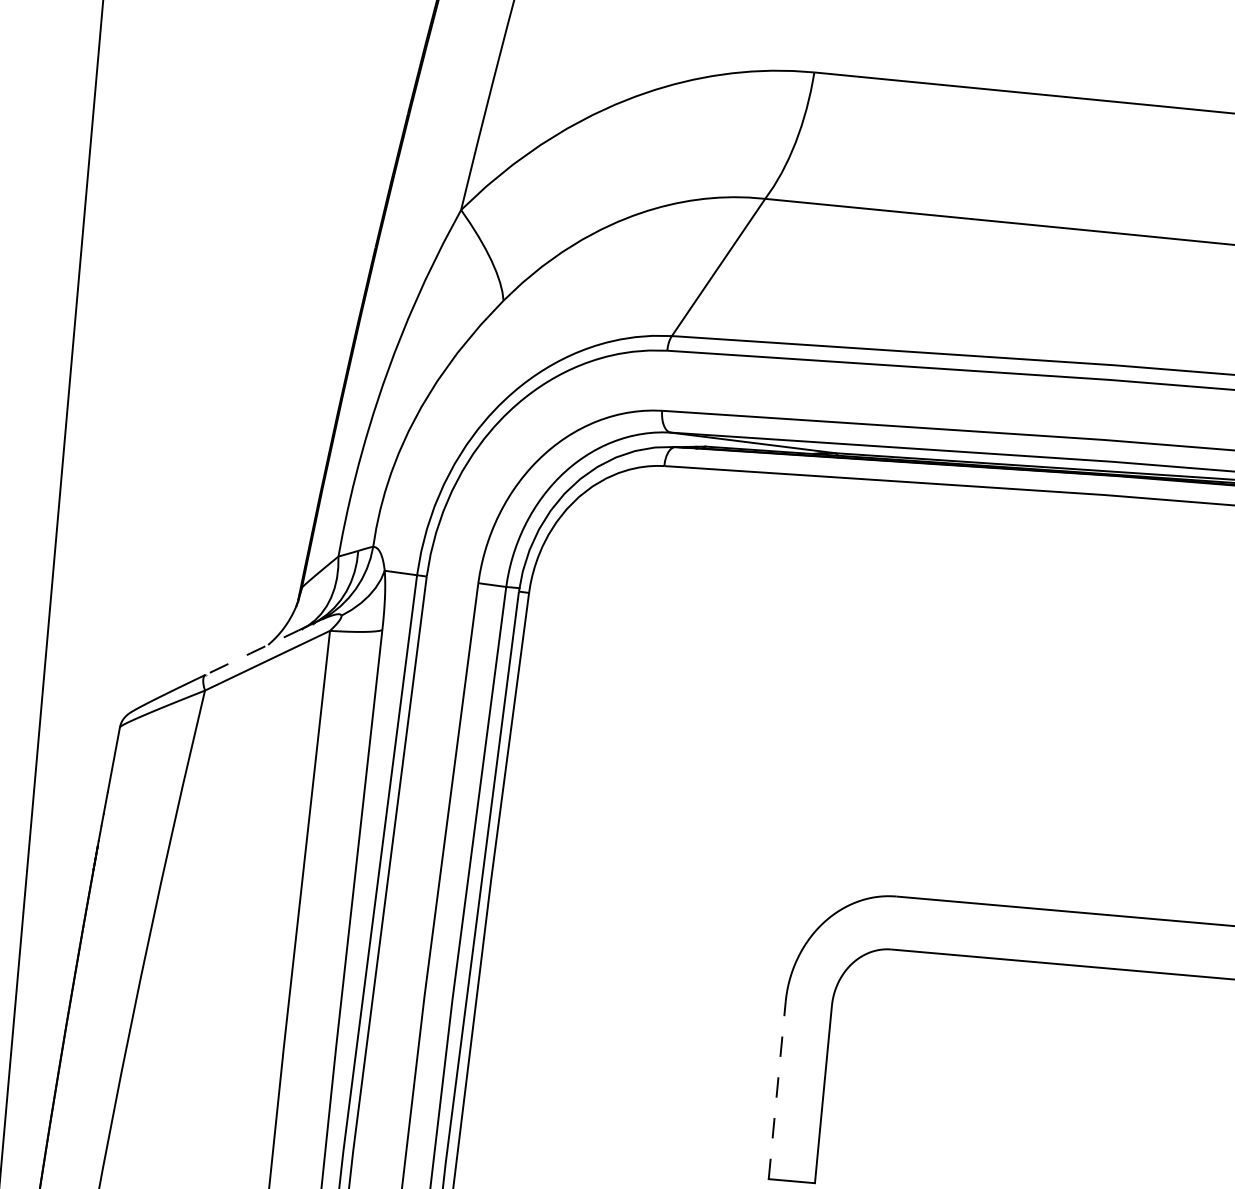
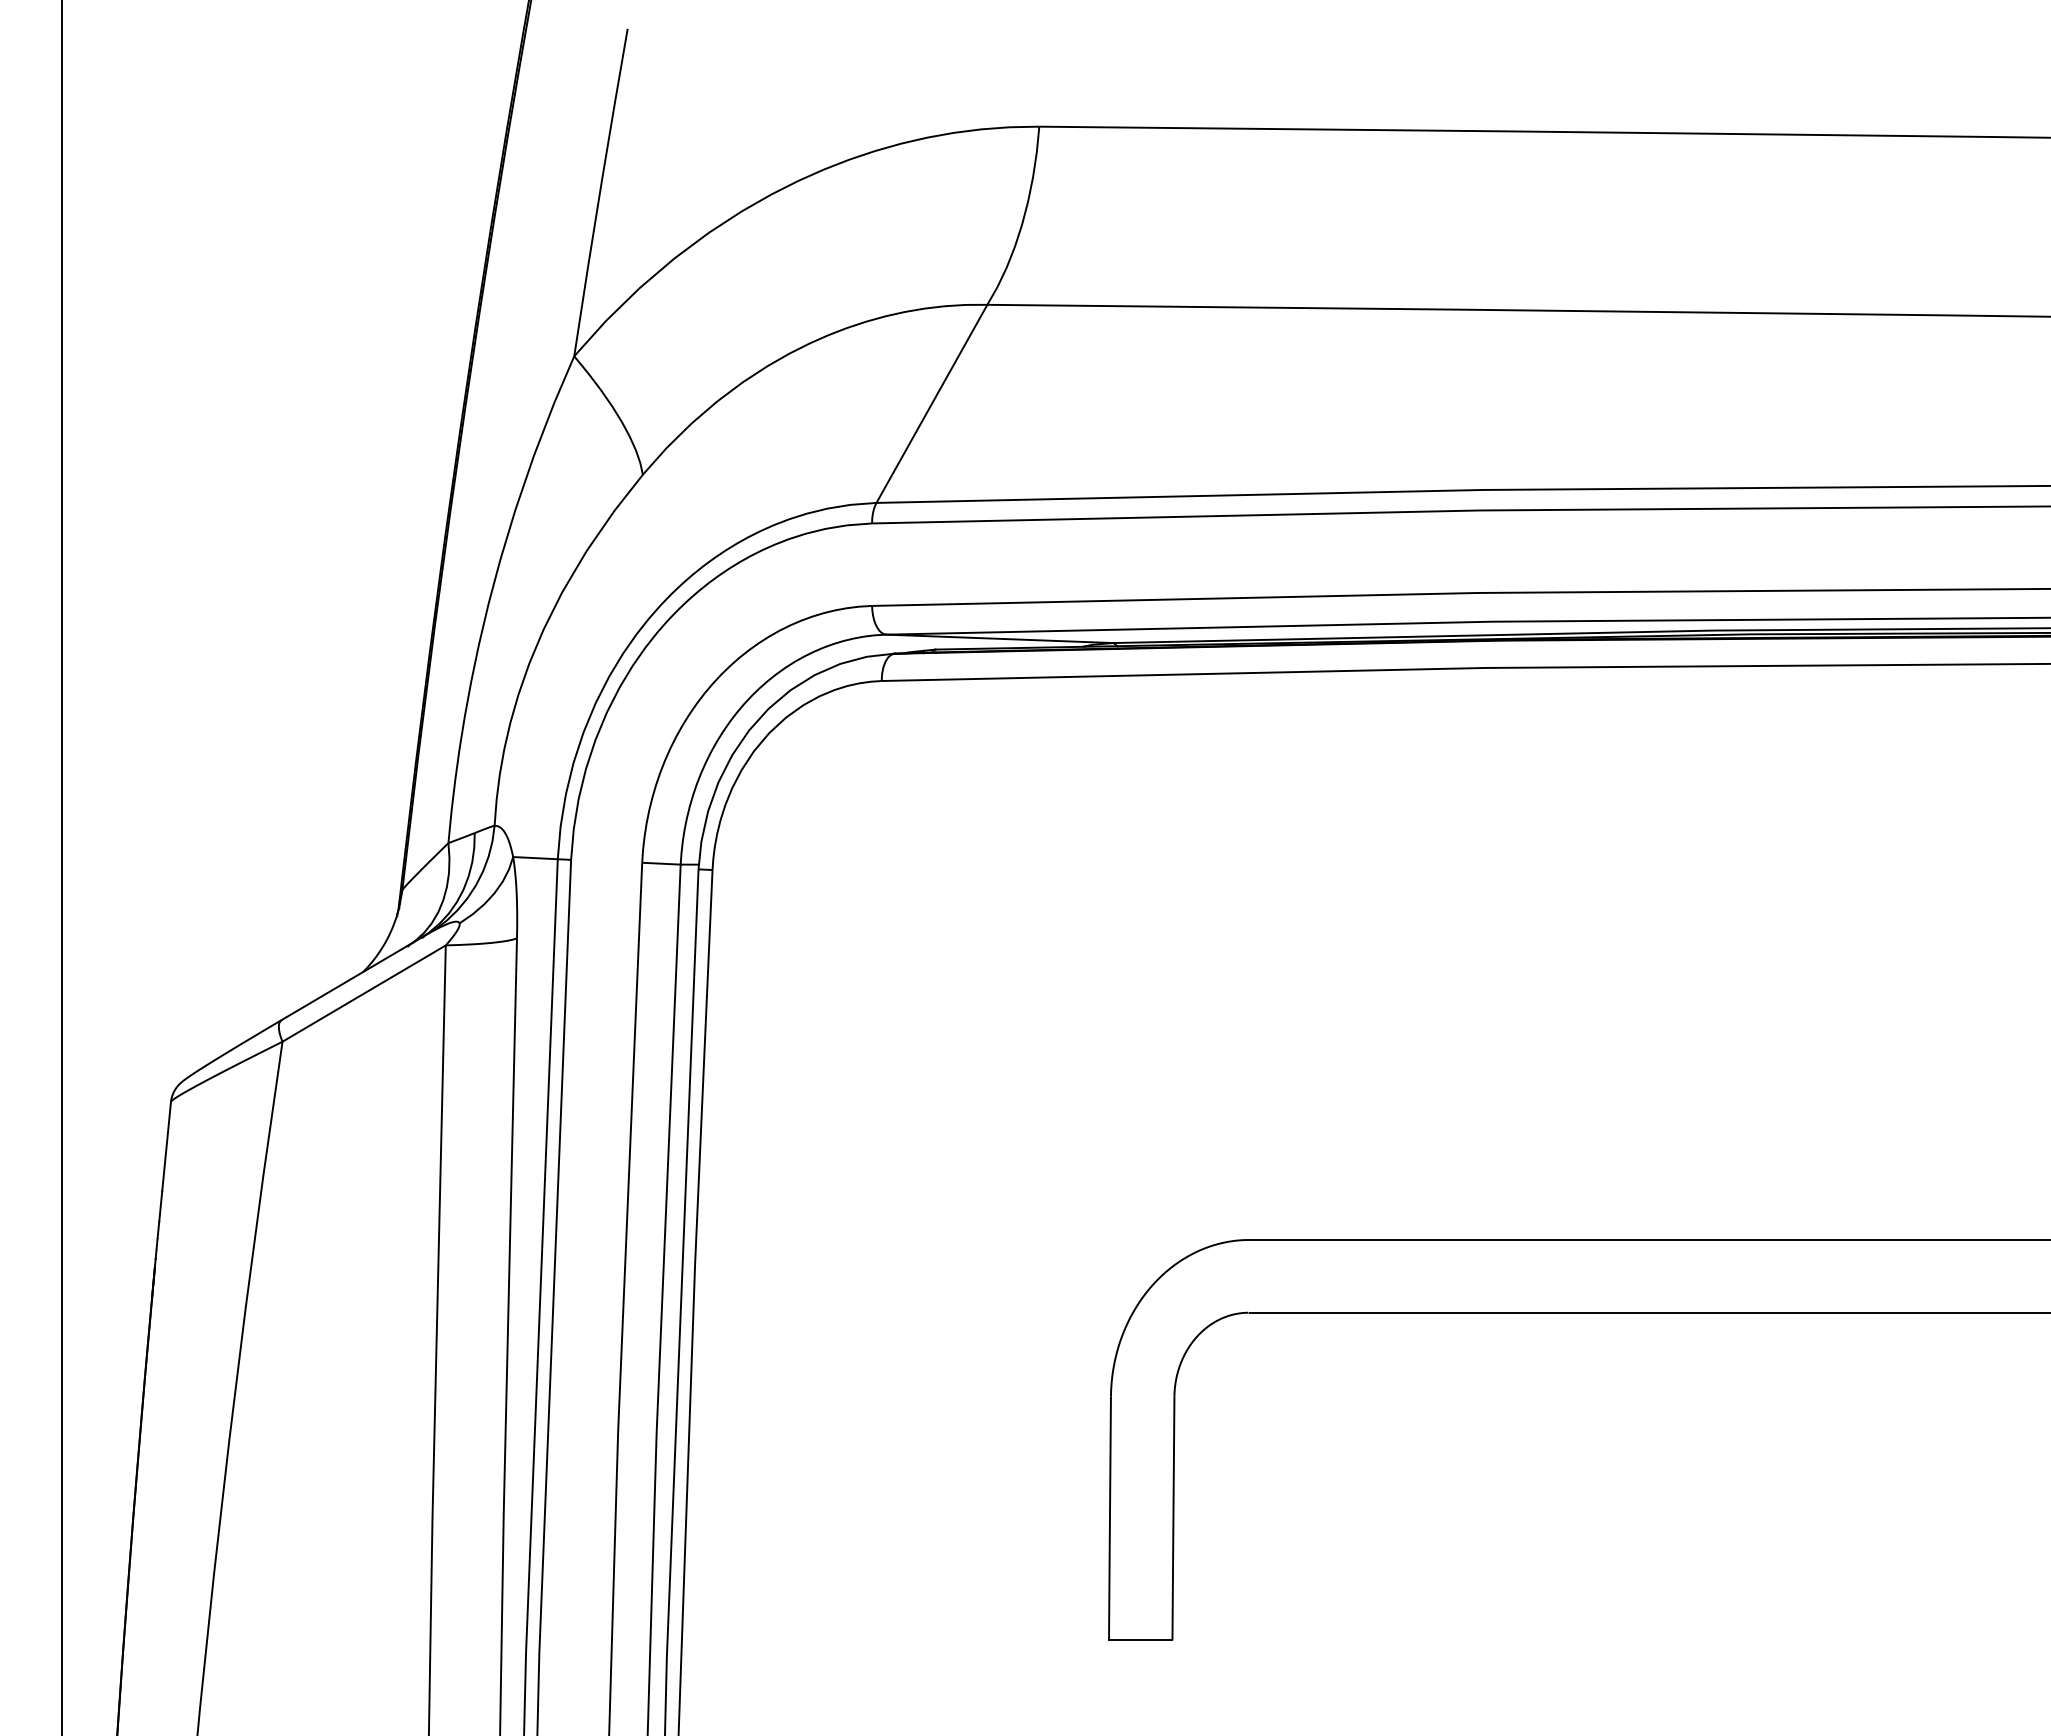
line: (253, 651) -> (344, 982), dashed -> solid
line: (776, 1090) -> (1109, 1518), dashed -> solid

